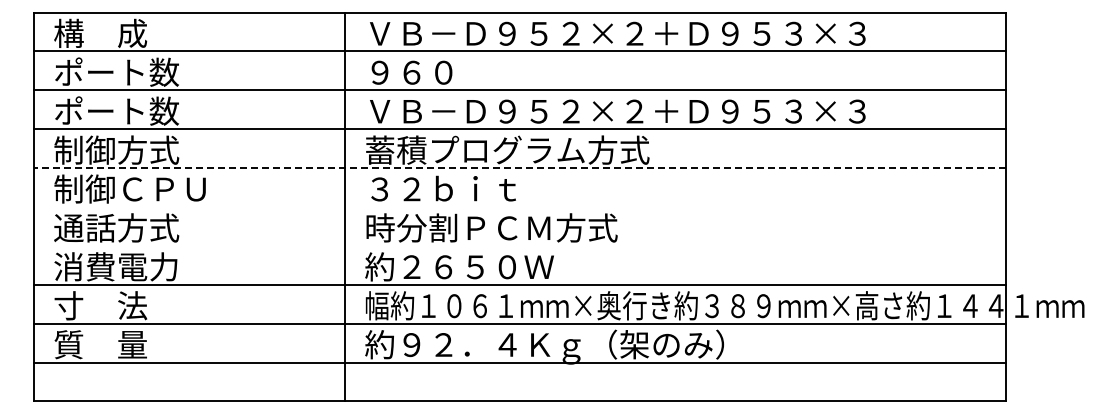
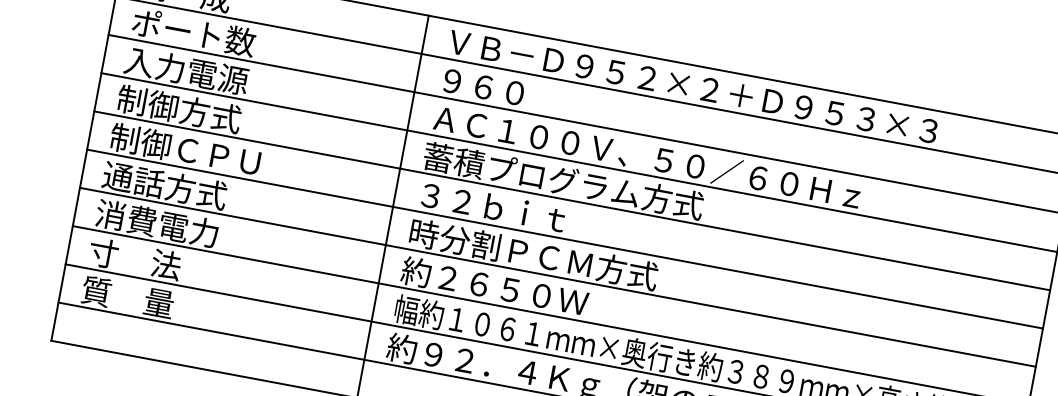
text: (116, 110) -> (186, 70), ポート数 -> 入力電源
text: (617, 110) -> (678, 162), ＶＢ－Ｄ９５２×２＋Ｄ９５３×３ -> ＡＣ１００Ｖ、５０／６０Ｈｚ
line: (519, 168) -> (571, 201), dashed -> solid
line: (519, 207) -> (564, 239), added
line: (519, 245) -> (557, 276), added

